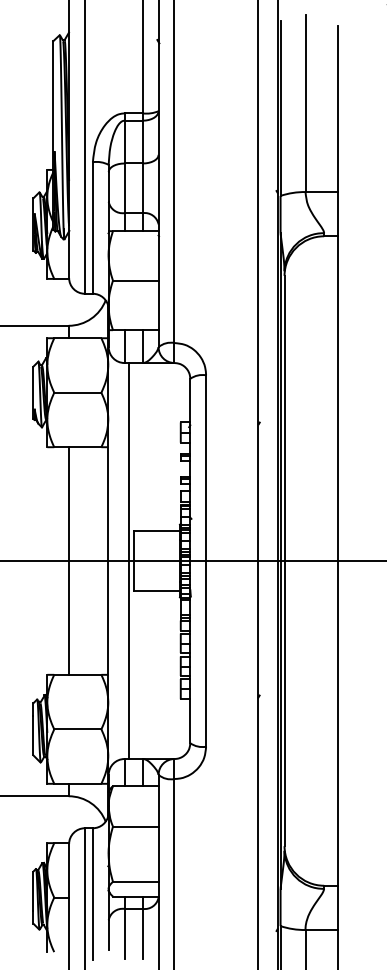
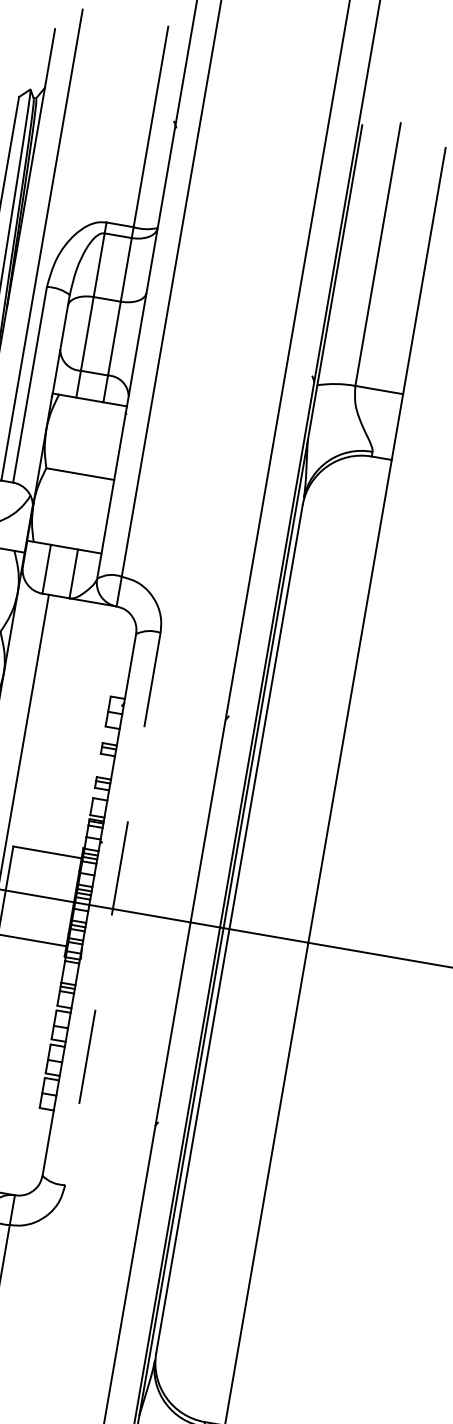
line: (206, 561) -> (113, 909), solid -> dashed

